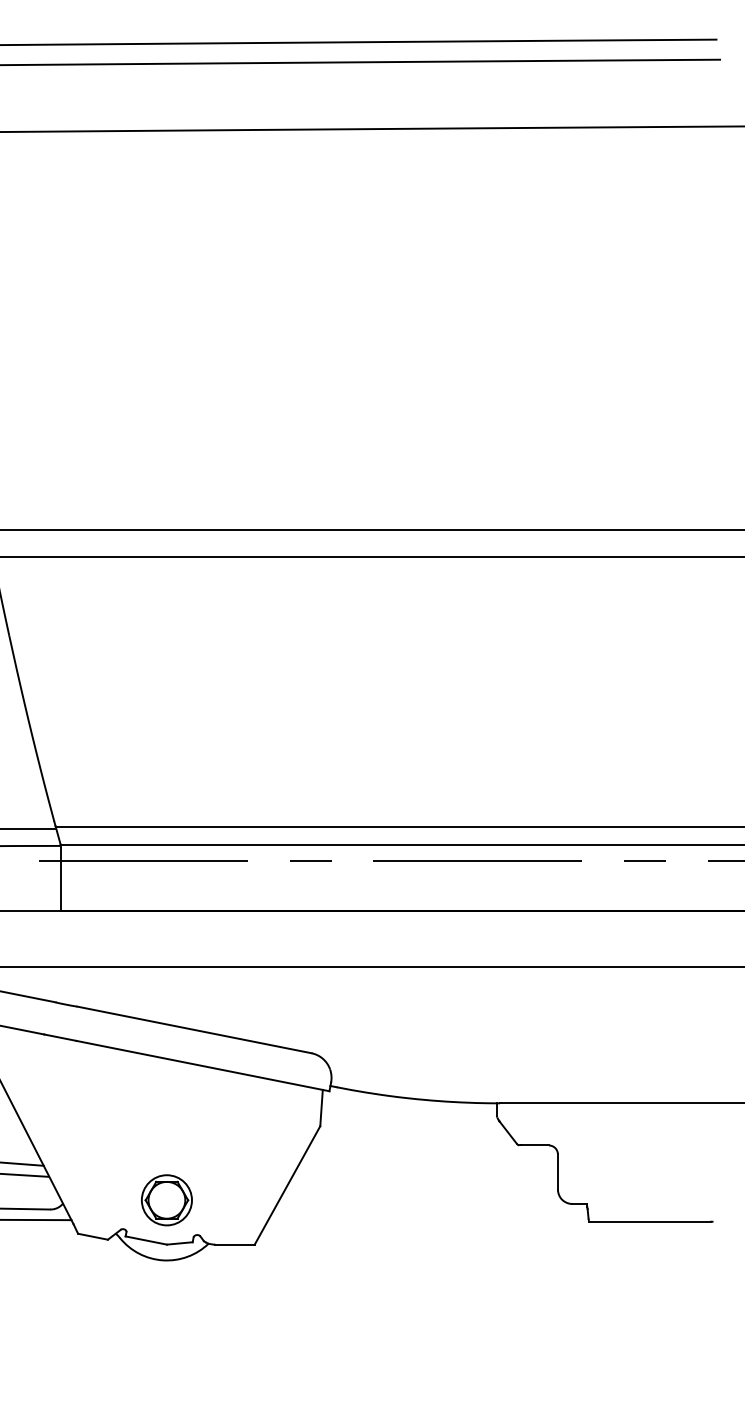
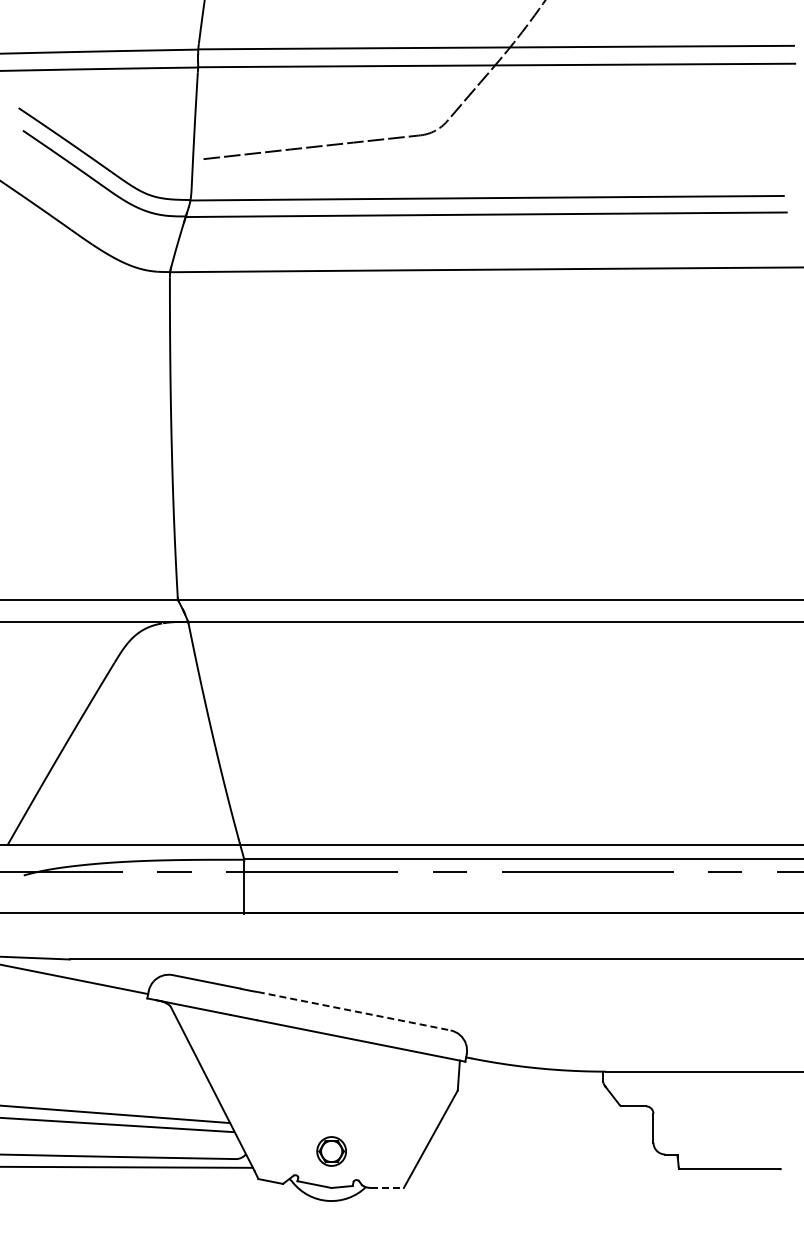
line: (194, 1030) -> (354, 1011), solid -> dashed
part: (166, 1200) -> (331, 1151), size x0.7
line: (236, 1244) -> (388, 1187), solid -> dashed

